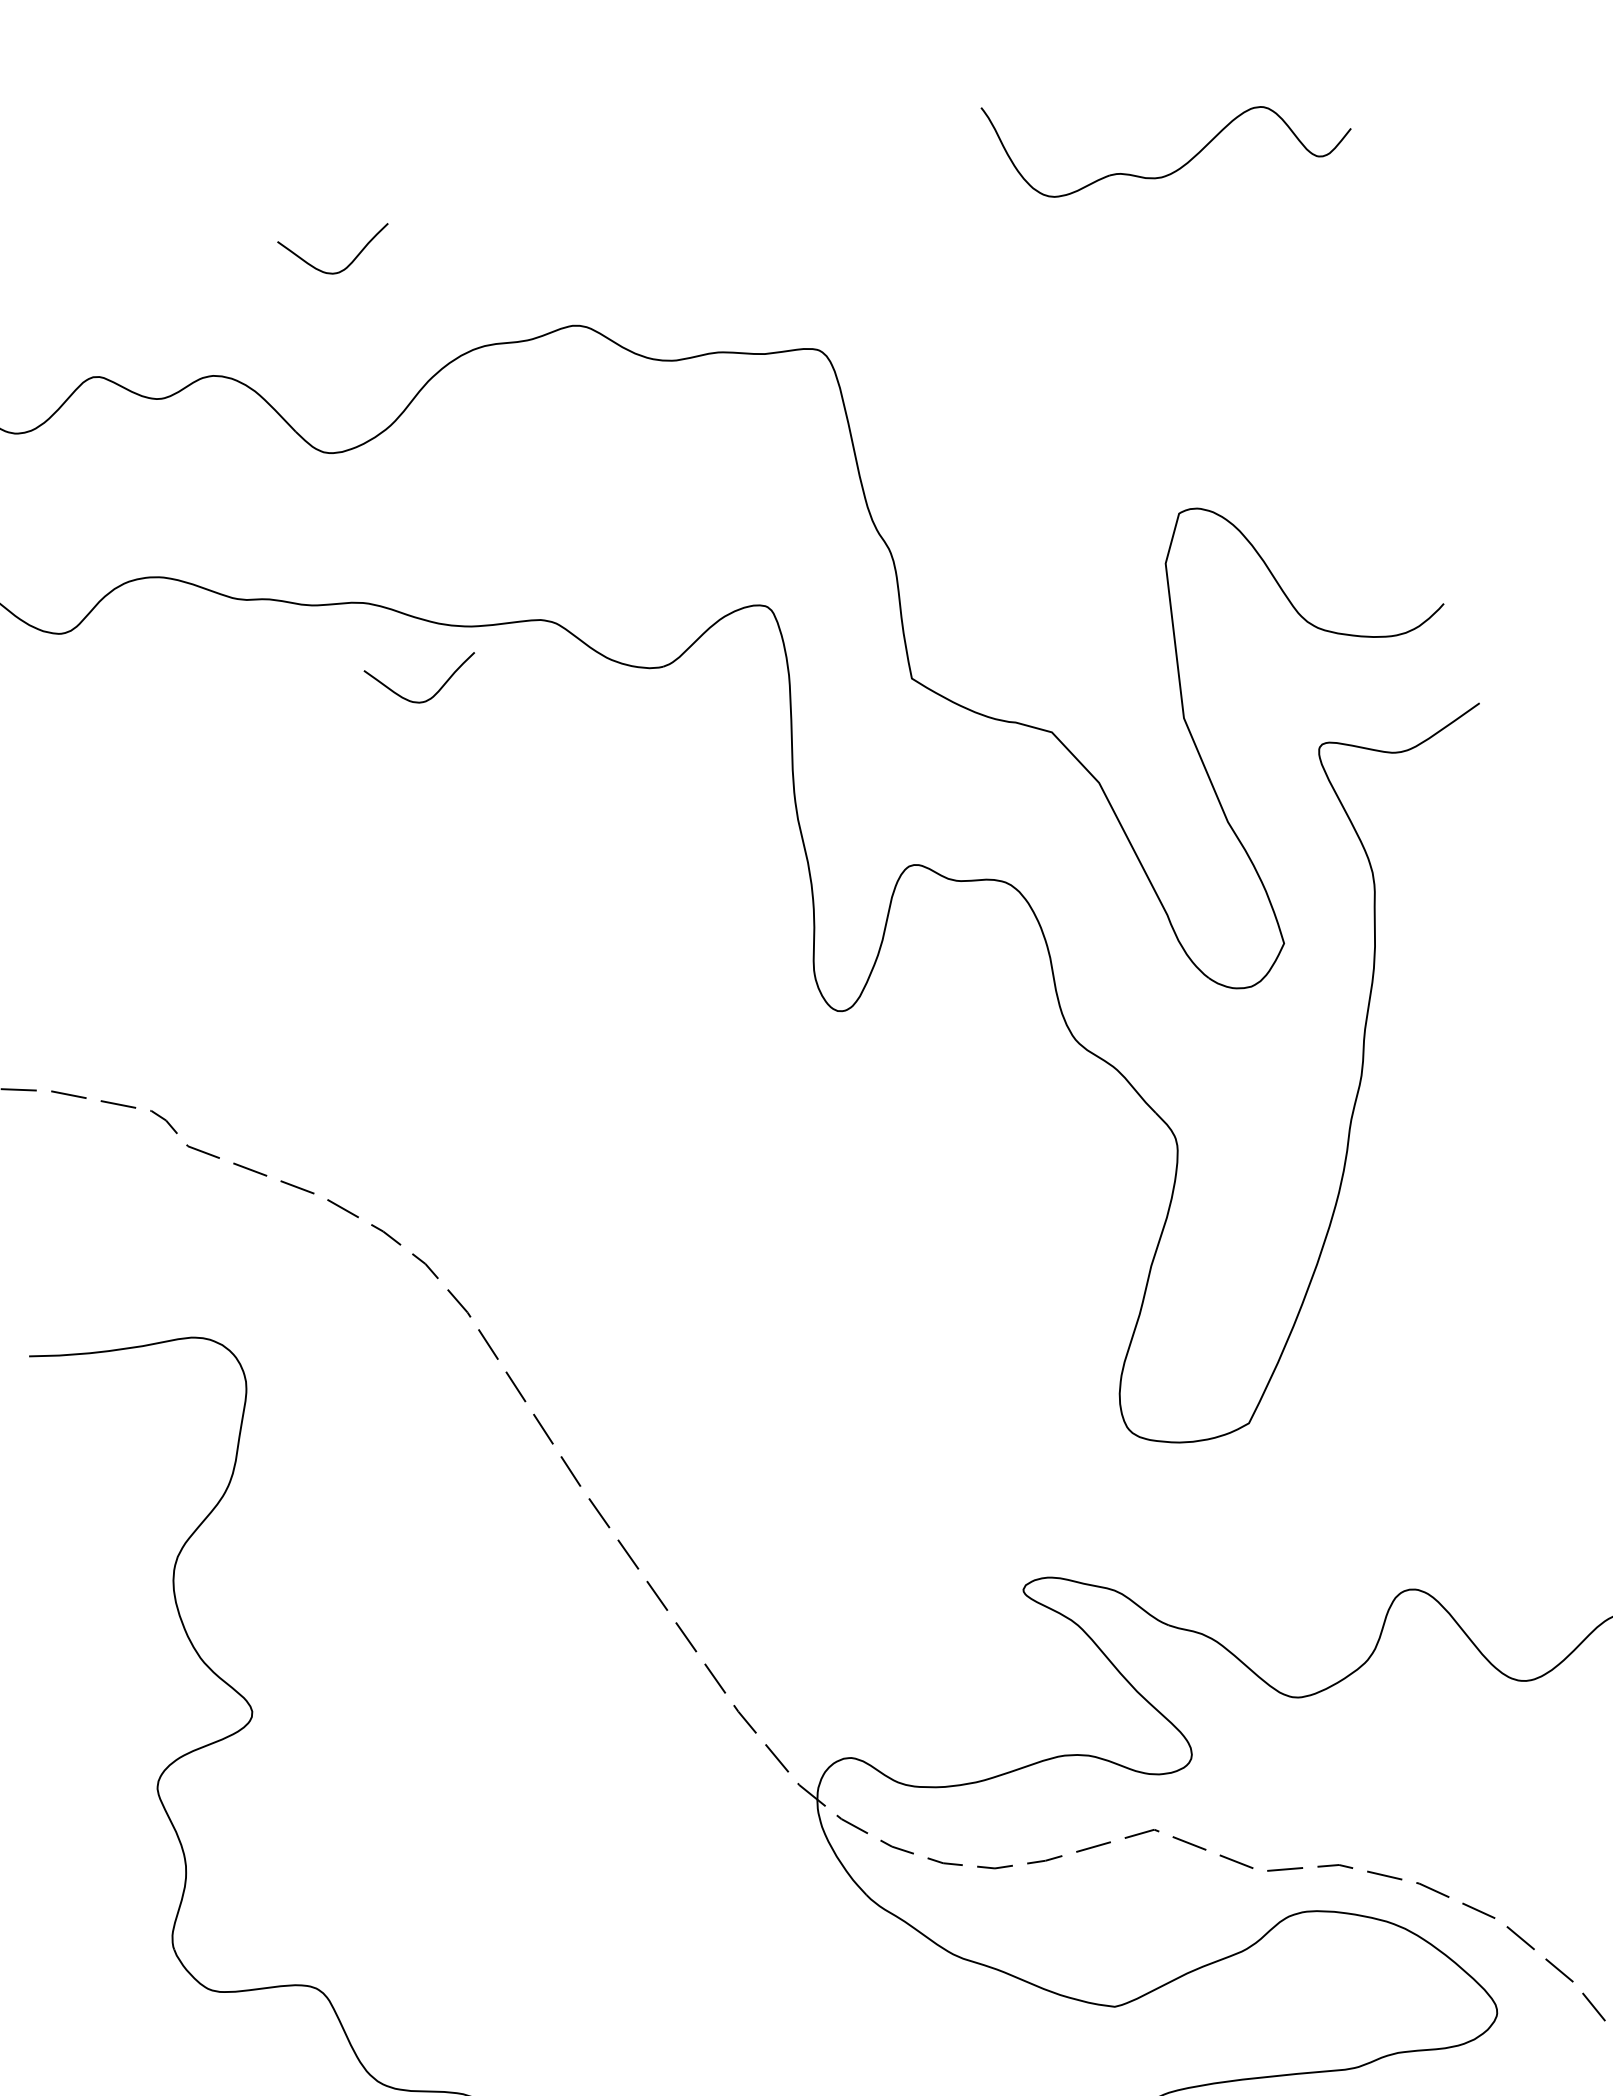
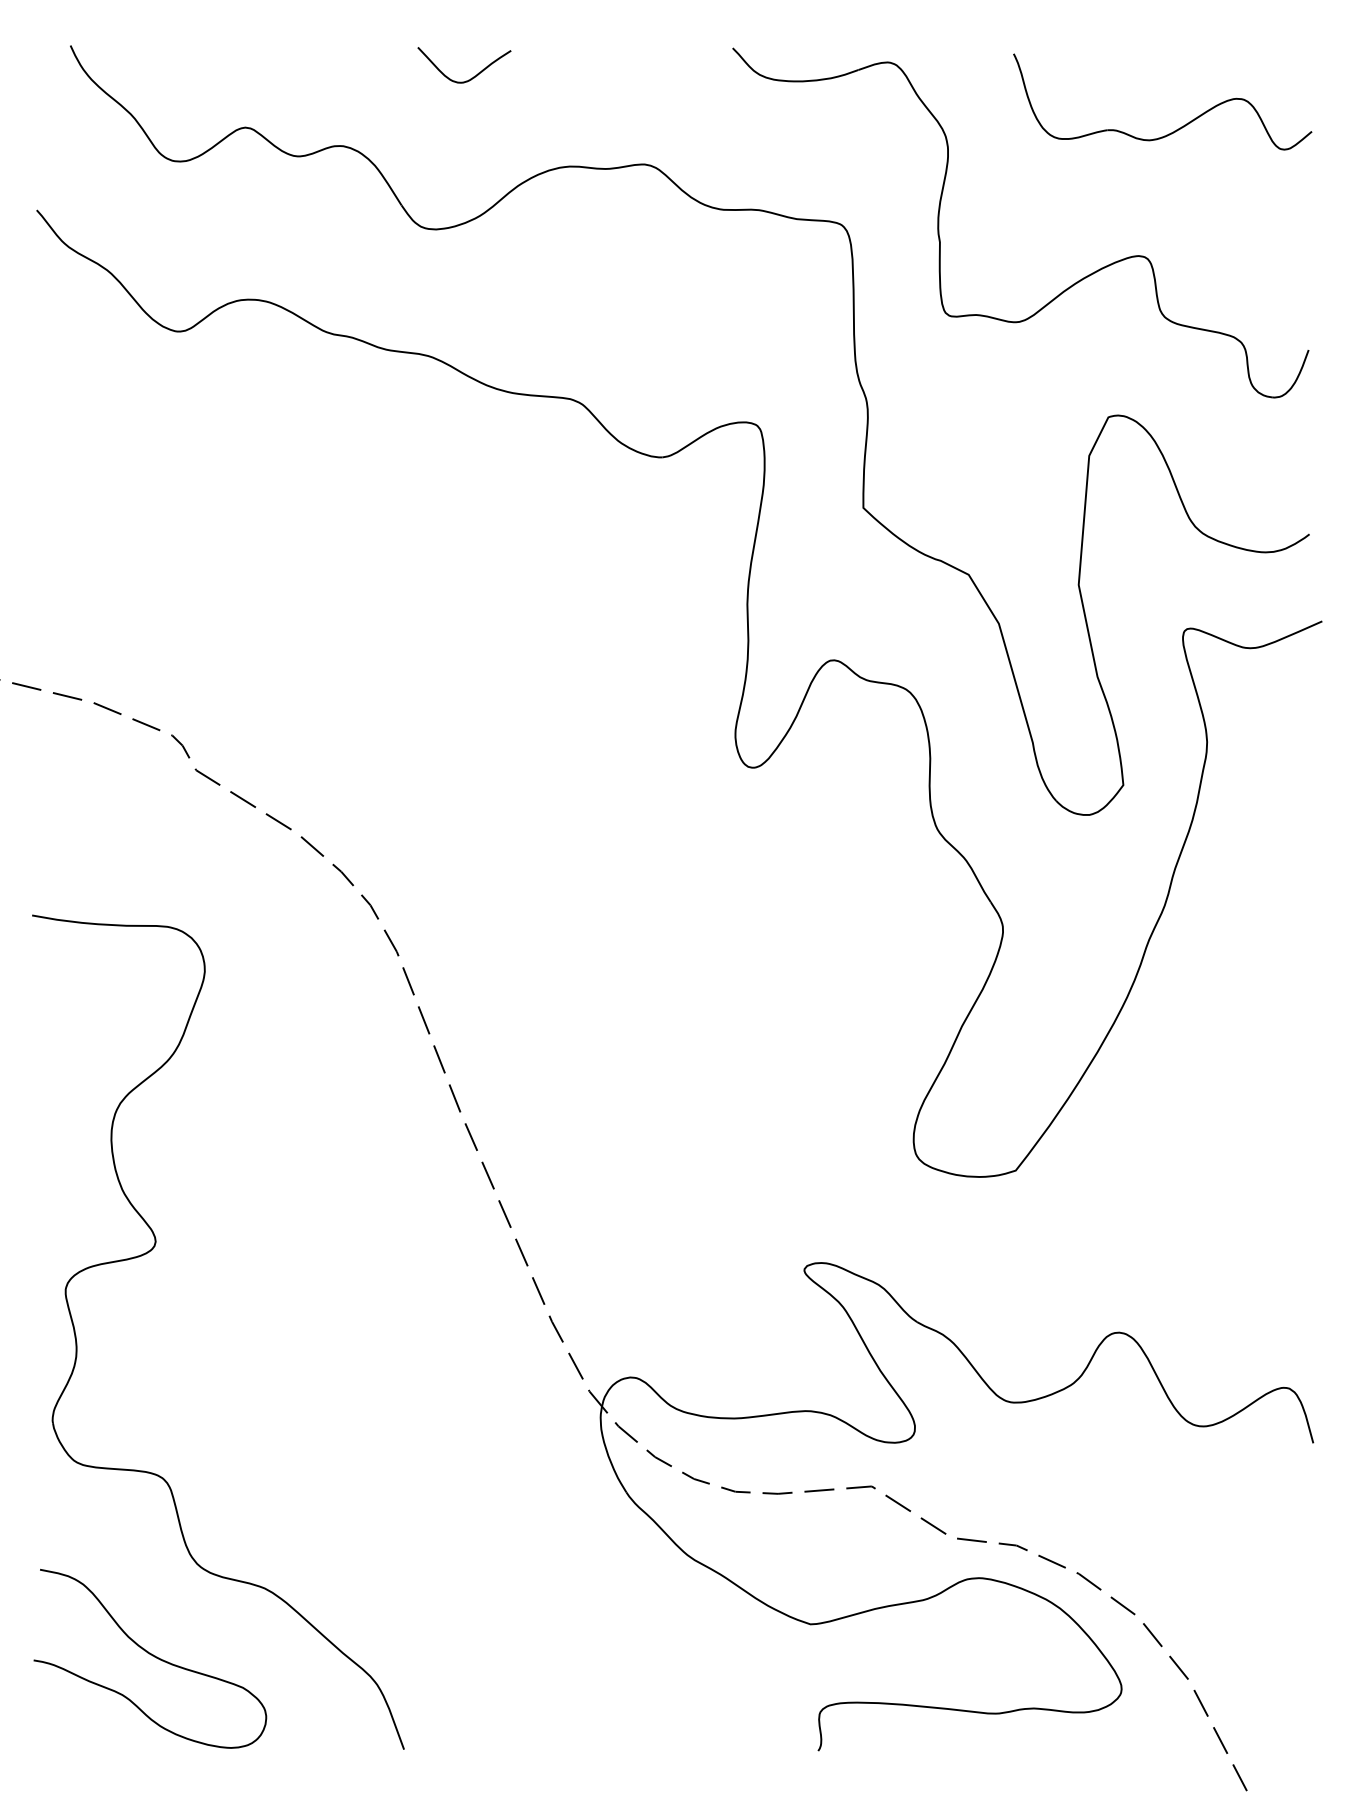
part: (1103, 367) -> (1070, 285), added
curve: (436, 691) -> (473, 440), removed

